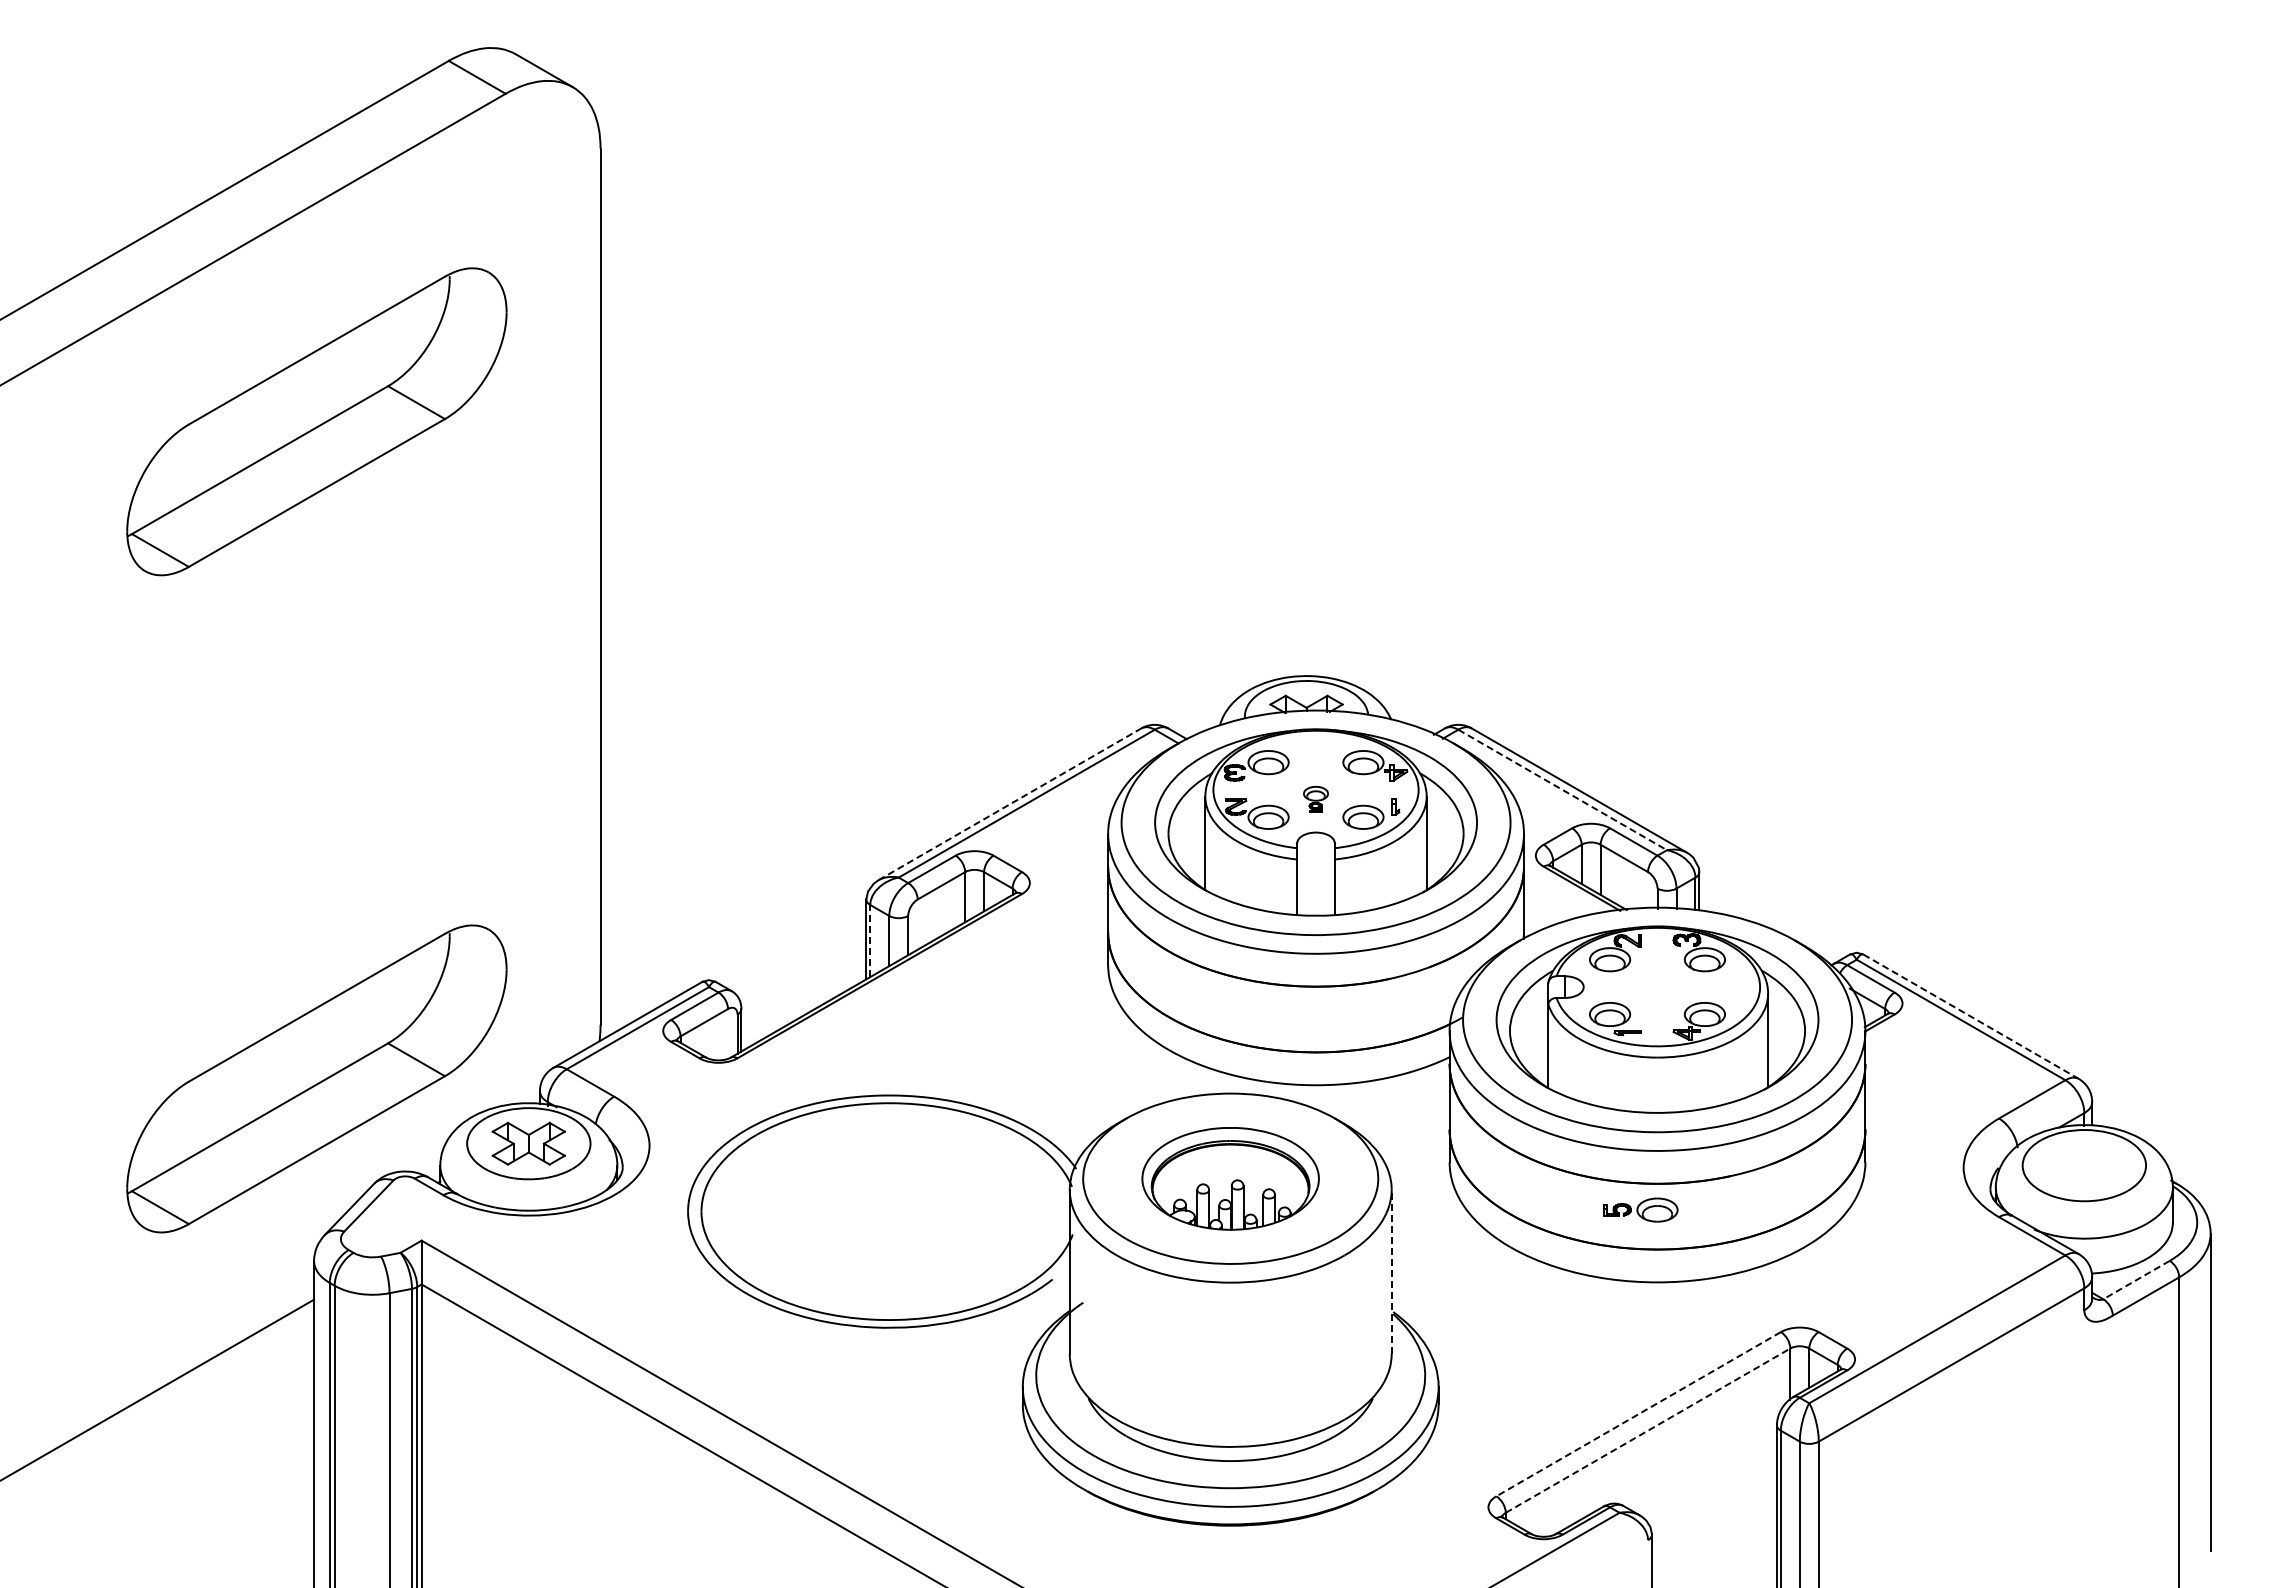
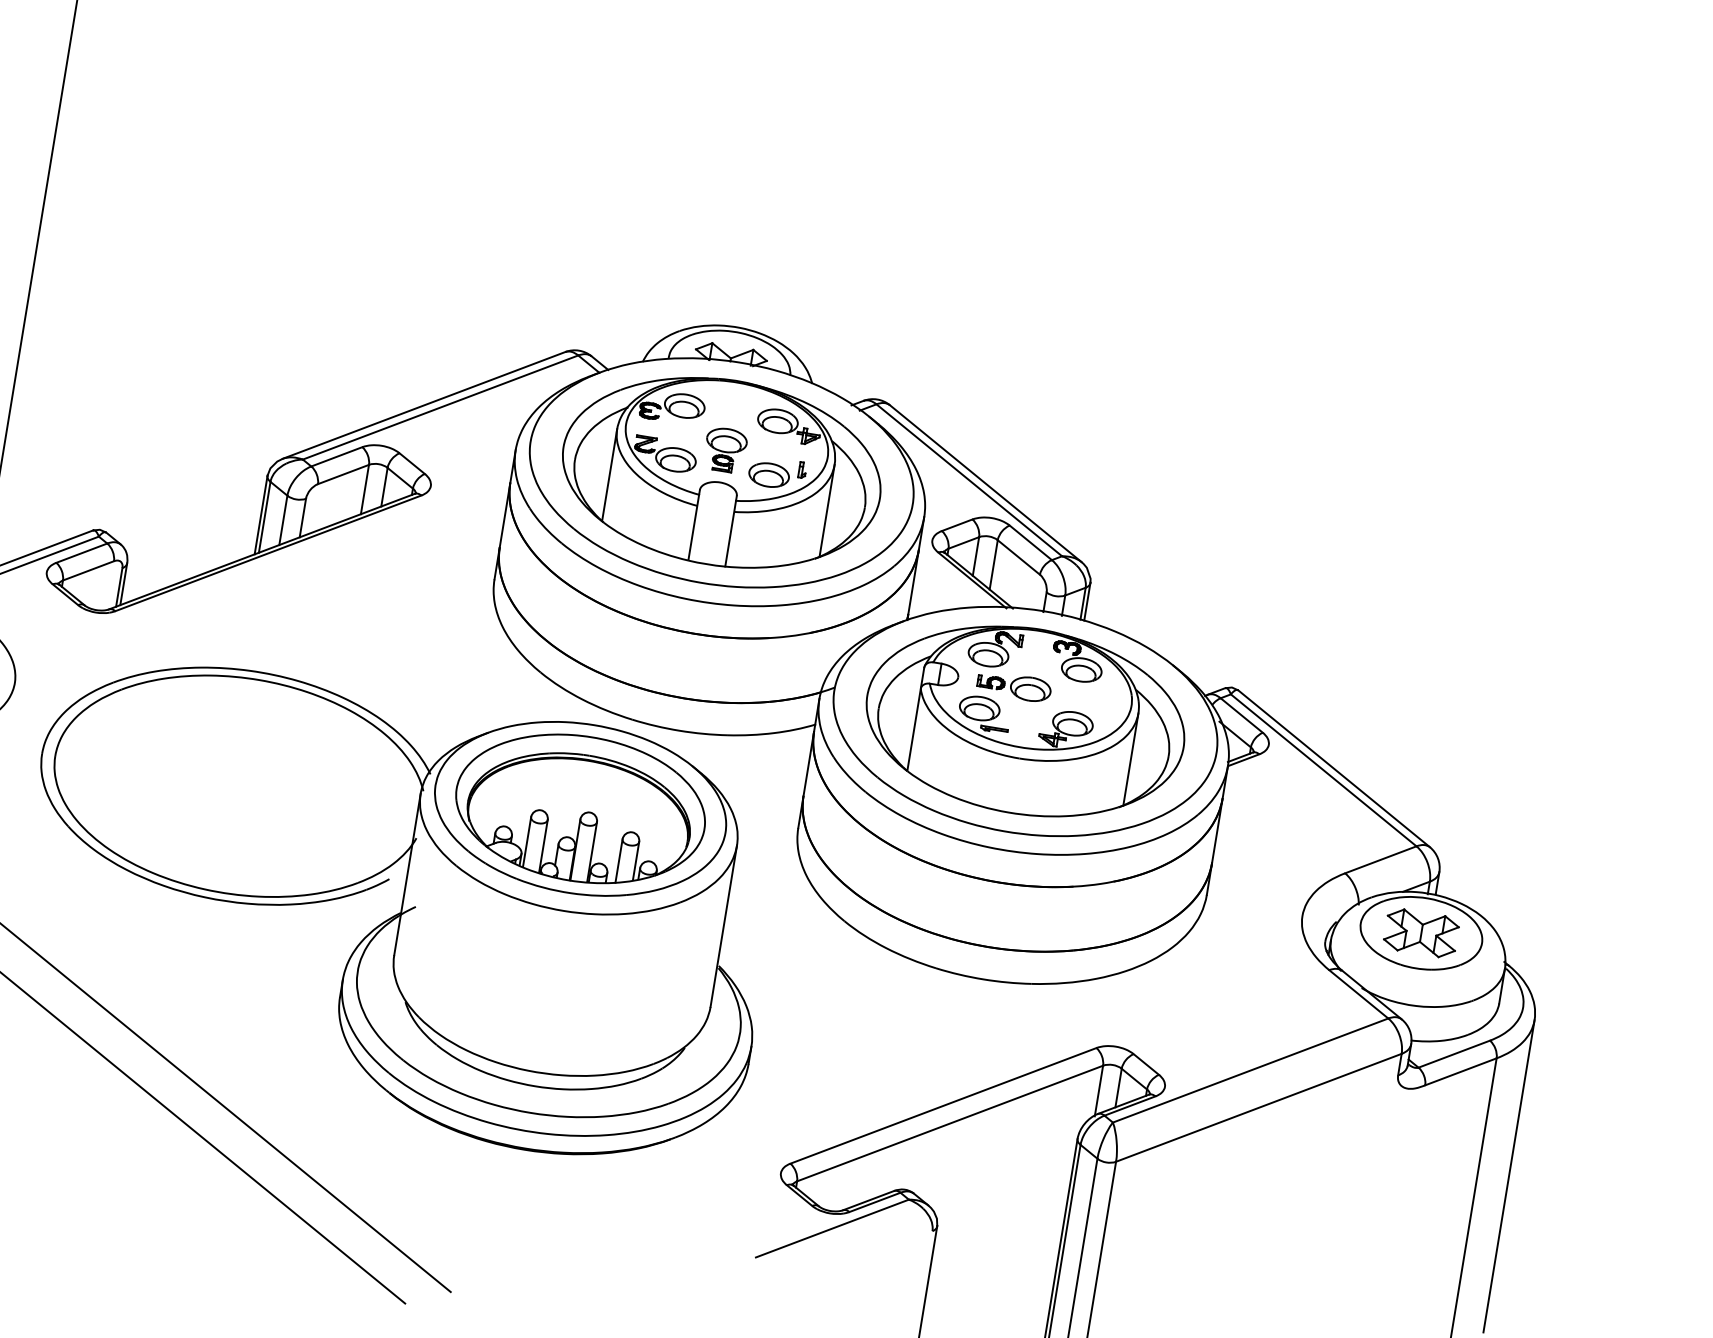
line: (1563, 790) -> (970, 480), dashed -> solid
part: (1315, 799) -> (724, 449), size x1.67
line: (1010, 804) -> (424, 405), dashed -> solid
line: (870, 940) -> (265, 516), dashed -> solid
line: (1971, 1016) -> (1334, 768), dashed -> solid
part: (2084, 1165) -> (1421, 933), added
part: (1230, 1178) -> (580, 808), size x1.43
part: (1640, 1209) -> (1014, 685), moved
line: (1391, 1271) -> (723, 925), dashed -> solid
line: (2136, 1280) -> (1454, 1054), dashed -> solid
line: (1638, 1414) -> (943, 1106), dashed -> solid
line: (1648, 1430) -> (950, 1123), dashed -> solid

